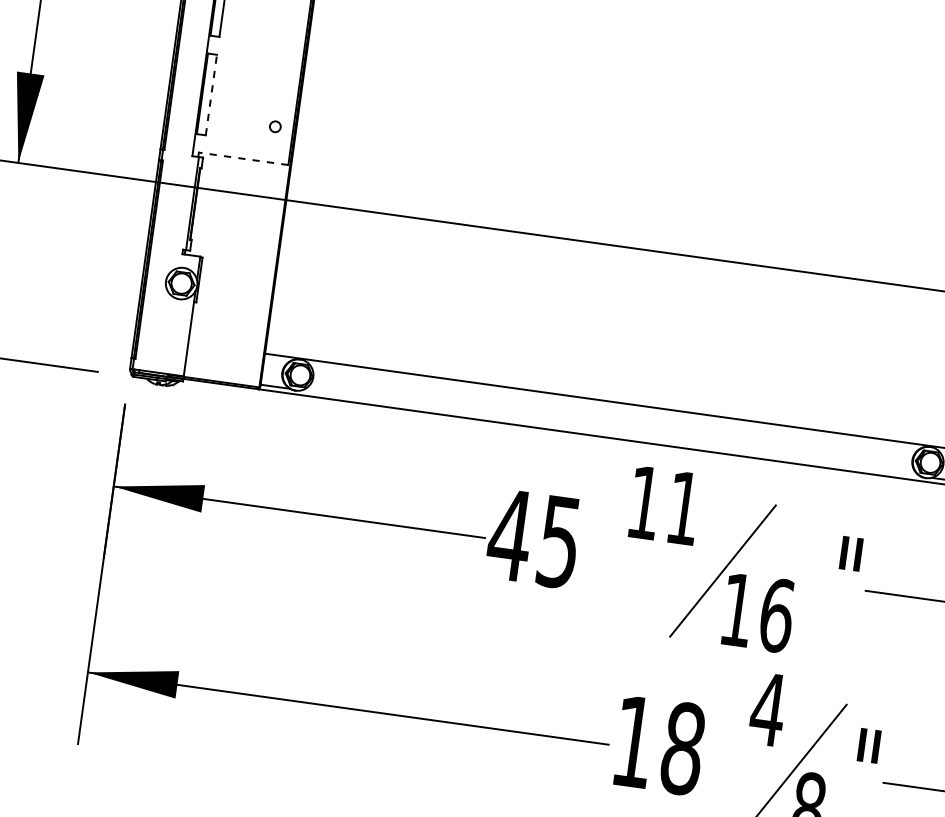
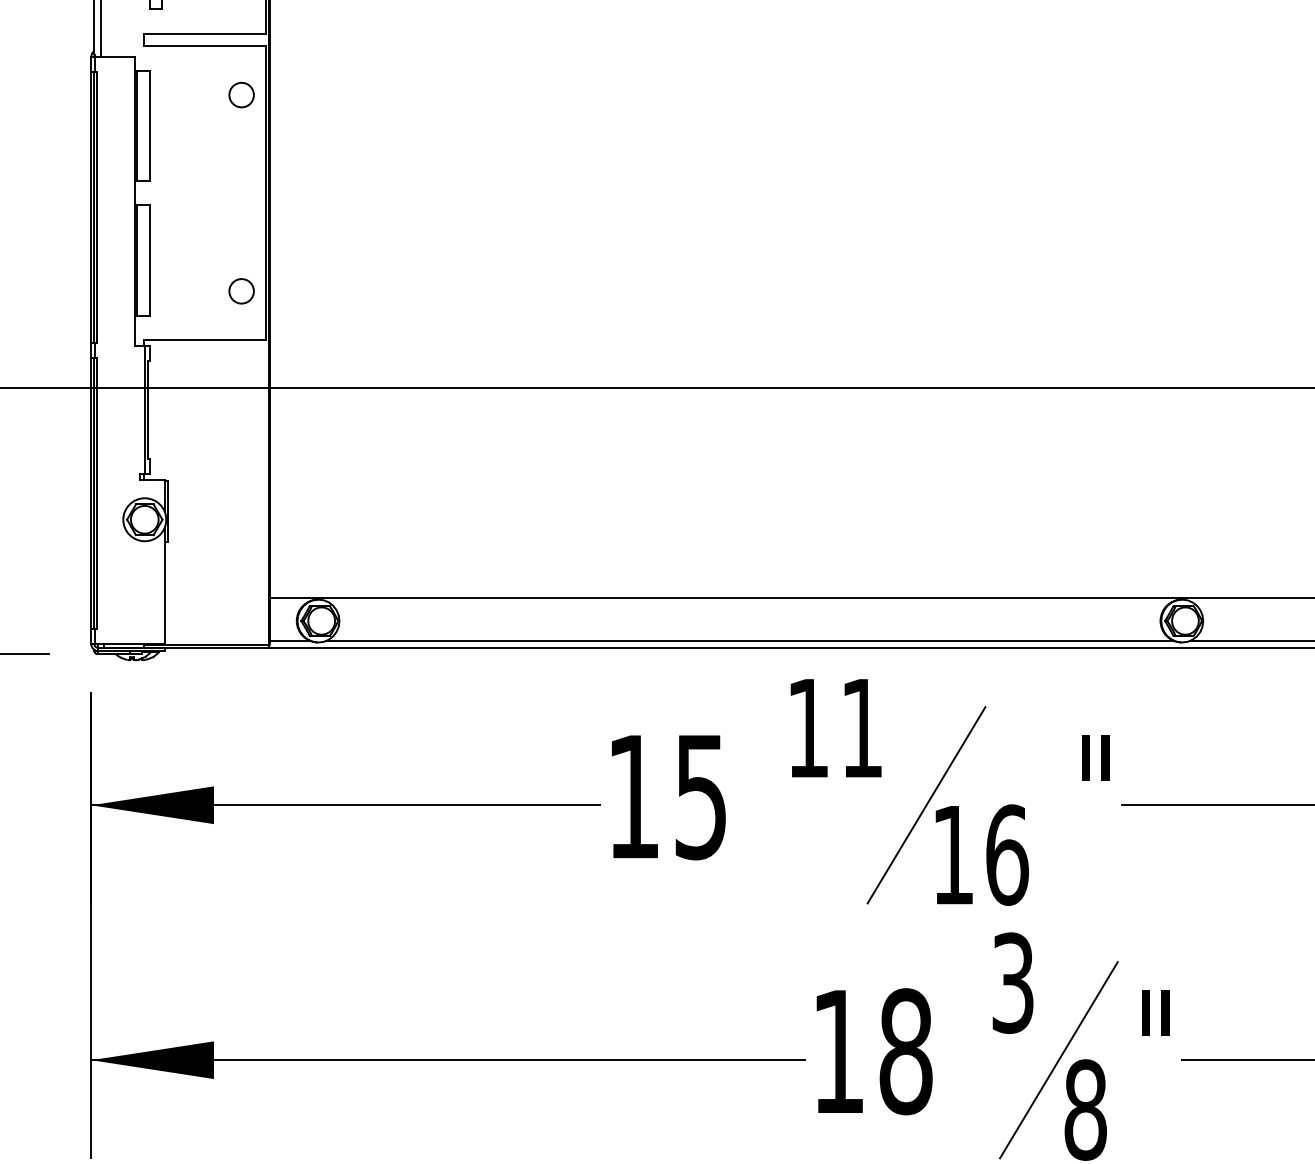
line: (211, 94) -> (149, 260), dashed -> solid
circle: (275, 126) -> (241, 291), size x1.67
line: (243, 158) -> (204, 340), dashed -> solid
line: (611, 433) -> (750, 641), added
text: (510, 534) -> (633, 796), 45 -> 15
text: (767, 709) -> (1012, 983), 4 -> 3

